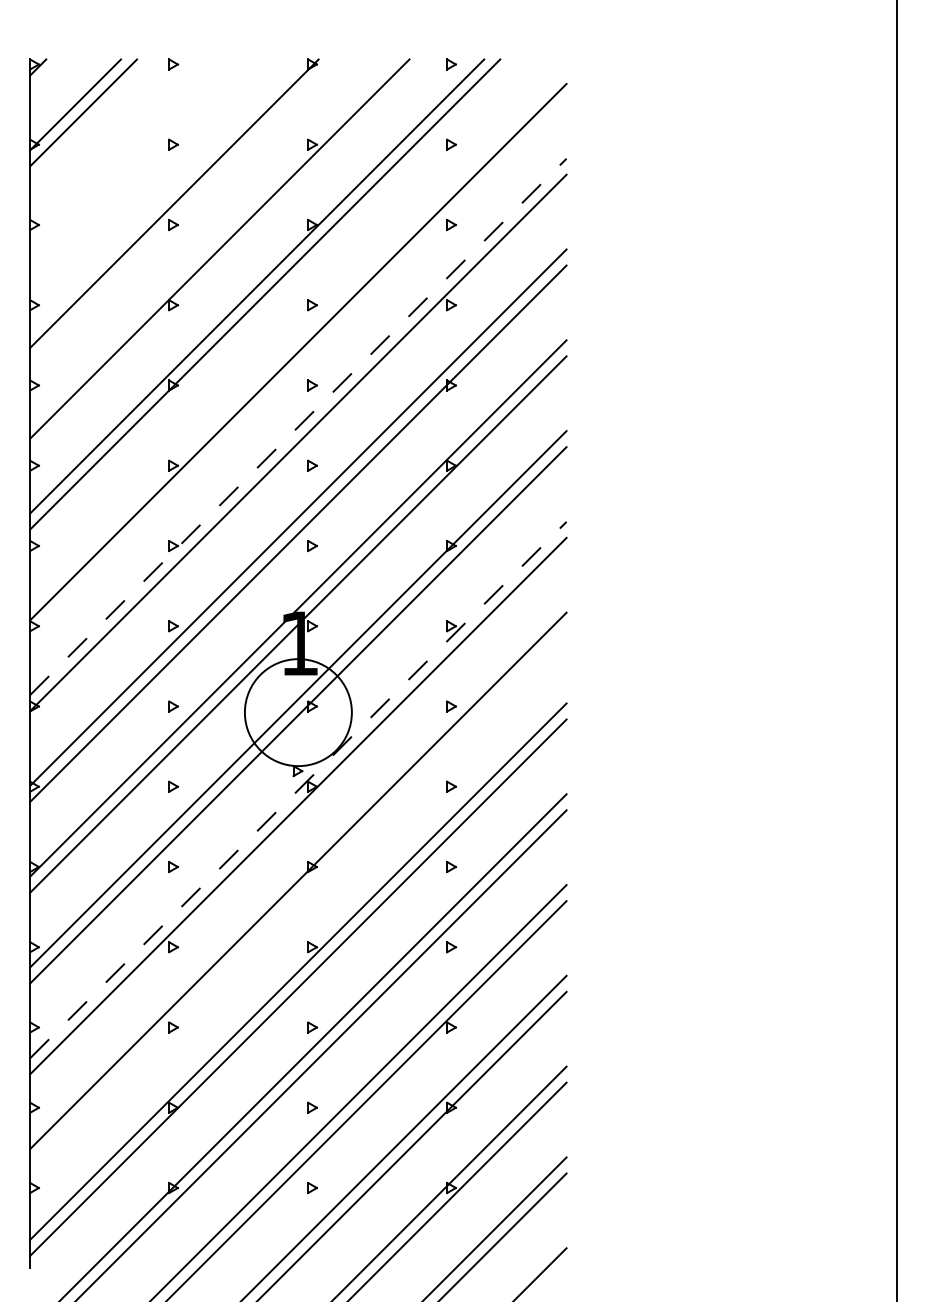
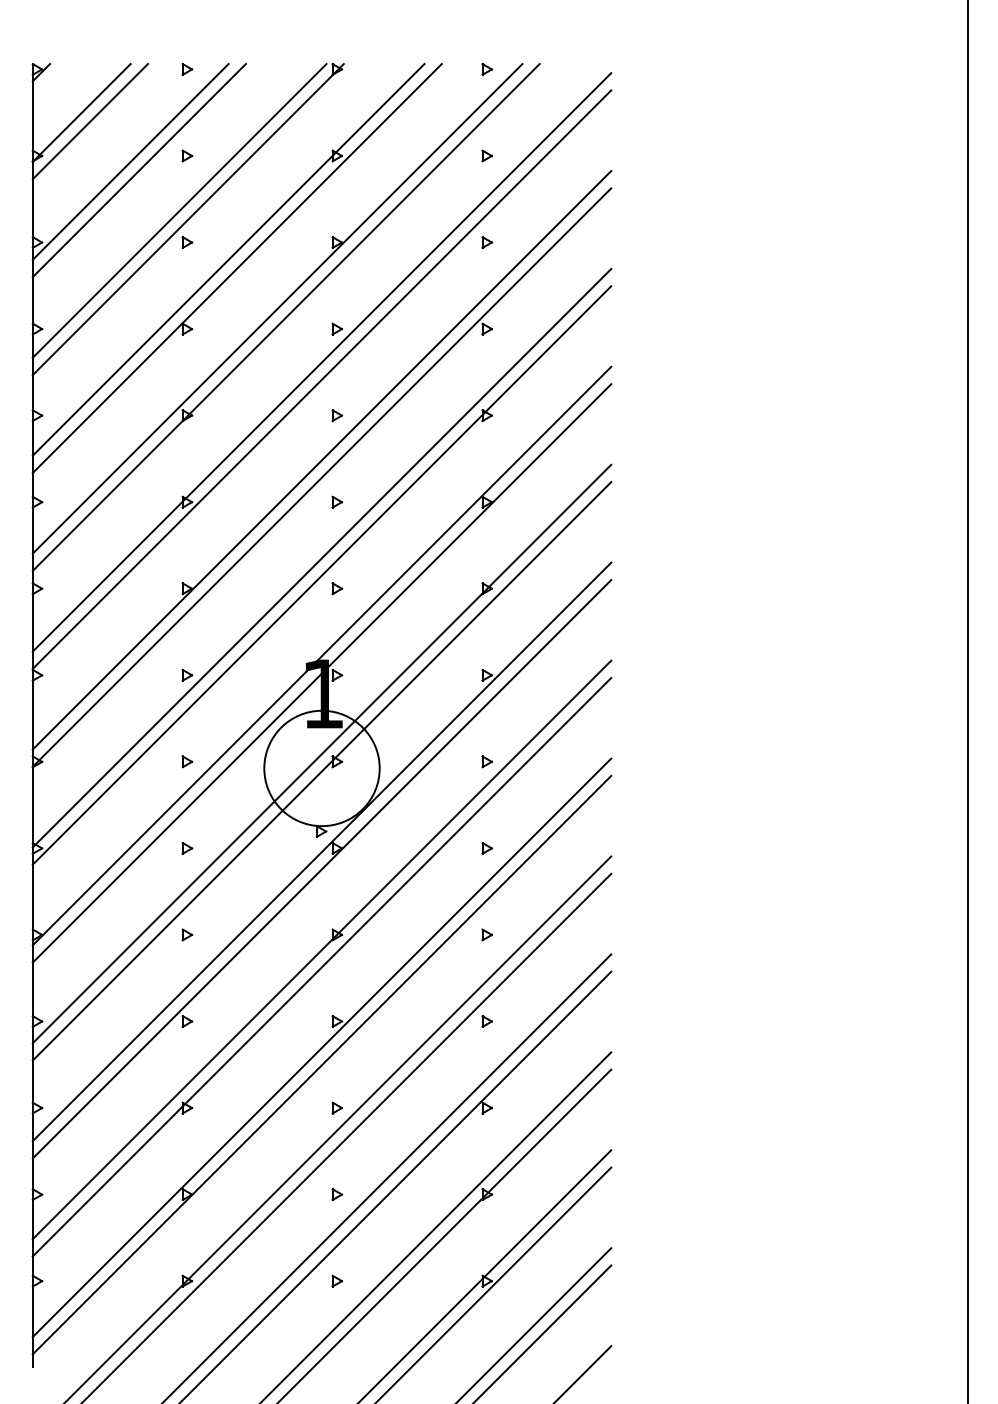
line: (120, 149) -> (130, 161), added
line: (128, 158) -> (138, 170), added
line: (166, 195) -> (179, 210), added
line: (211, 240) -> (228, 259), added
line: (297, 336) -> (321, 362), added
line: (298, 426) -> (322, 459), dashed -> solid
line: (298, 789) -> (322, 851), dashed -> solid
line: (297, 896) -> (321, 966), added

